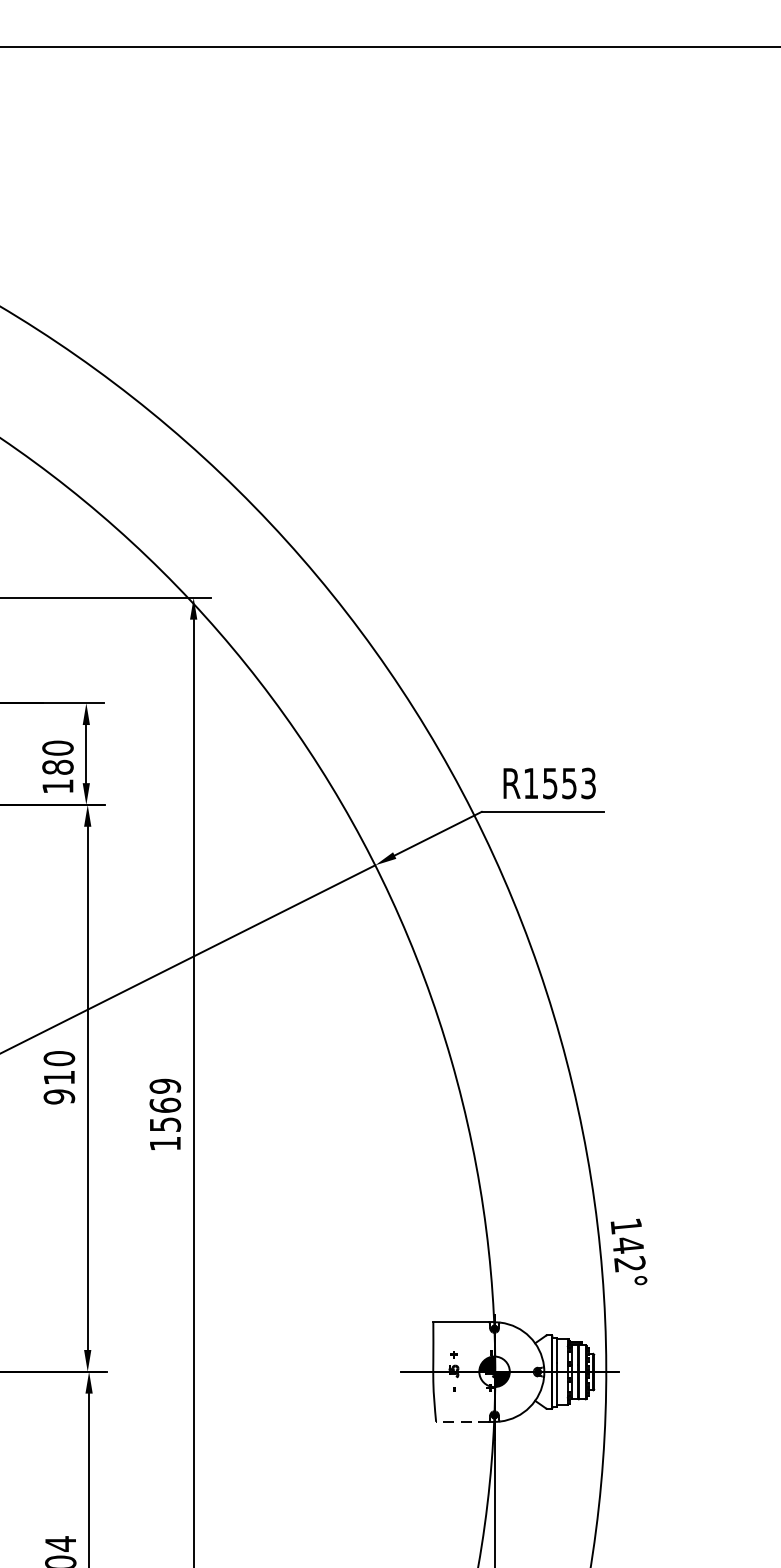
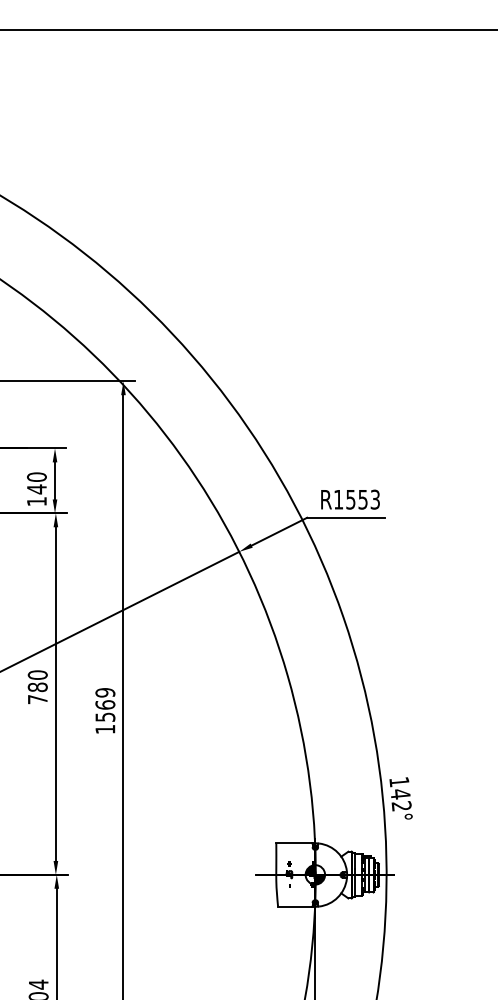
text: (57, 767) -> (36, 489), 180 -> 140
text: (58, 1087) -> (37, 693), 910 -> 780
line: (461, 1421) -> (294, 906), dashed -> solid

